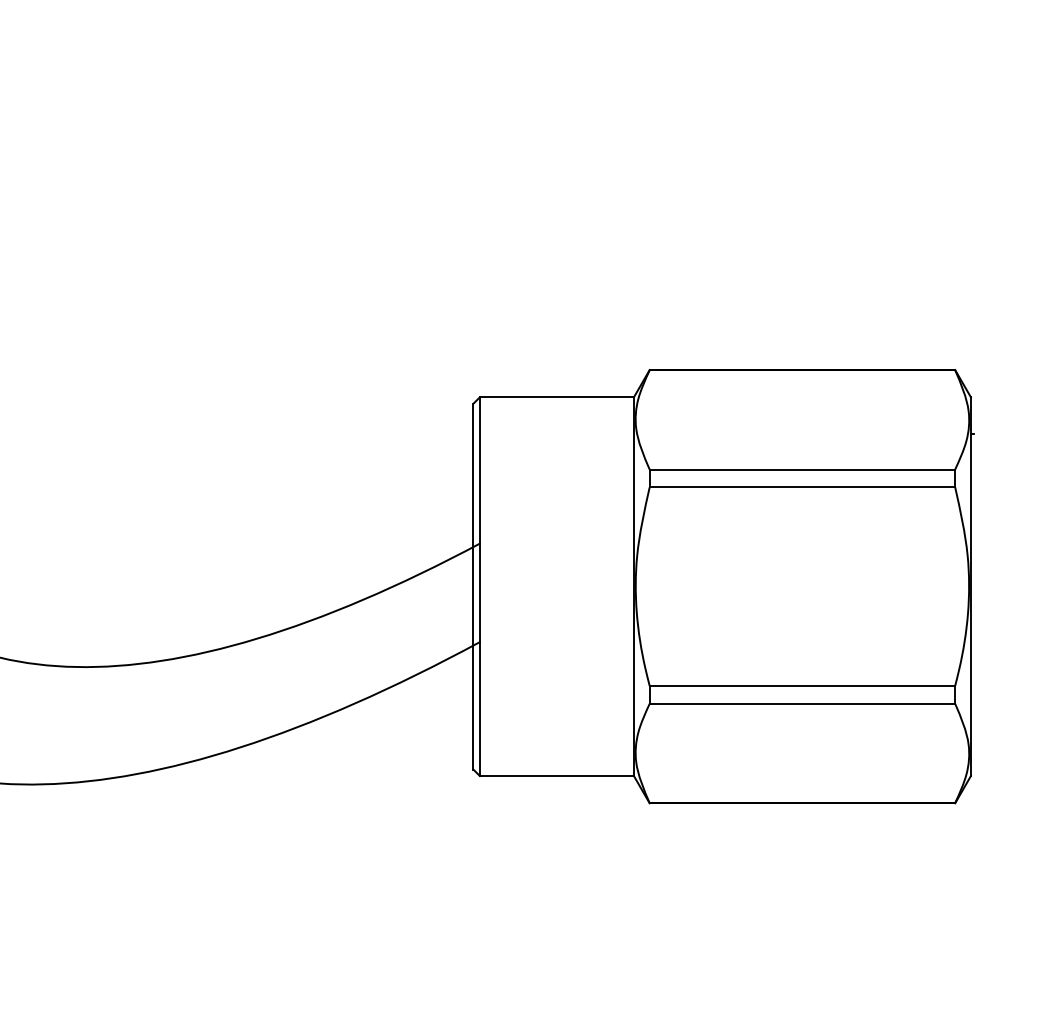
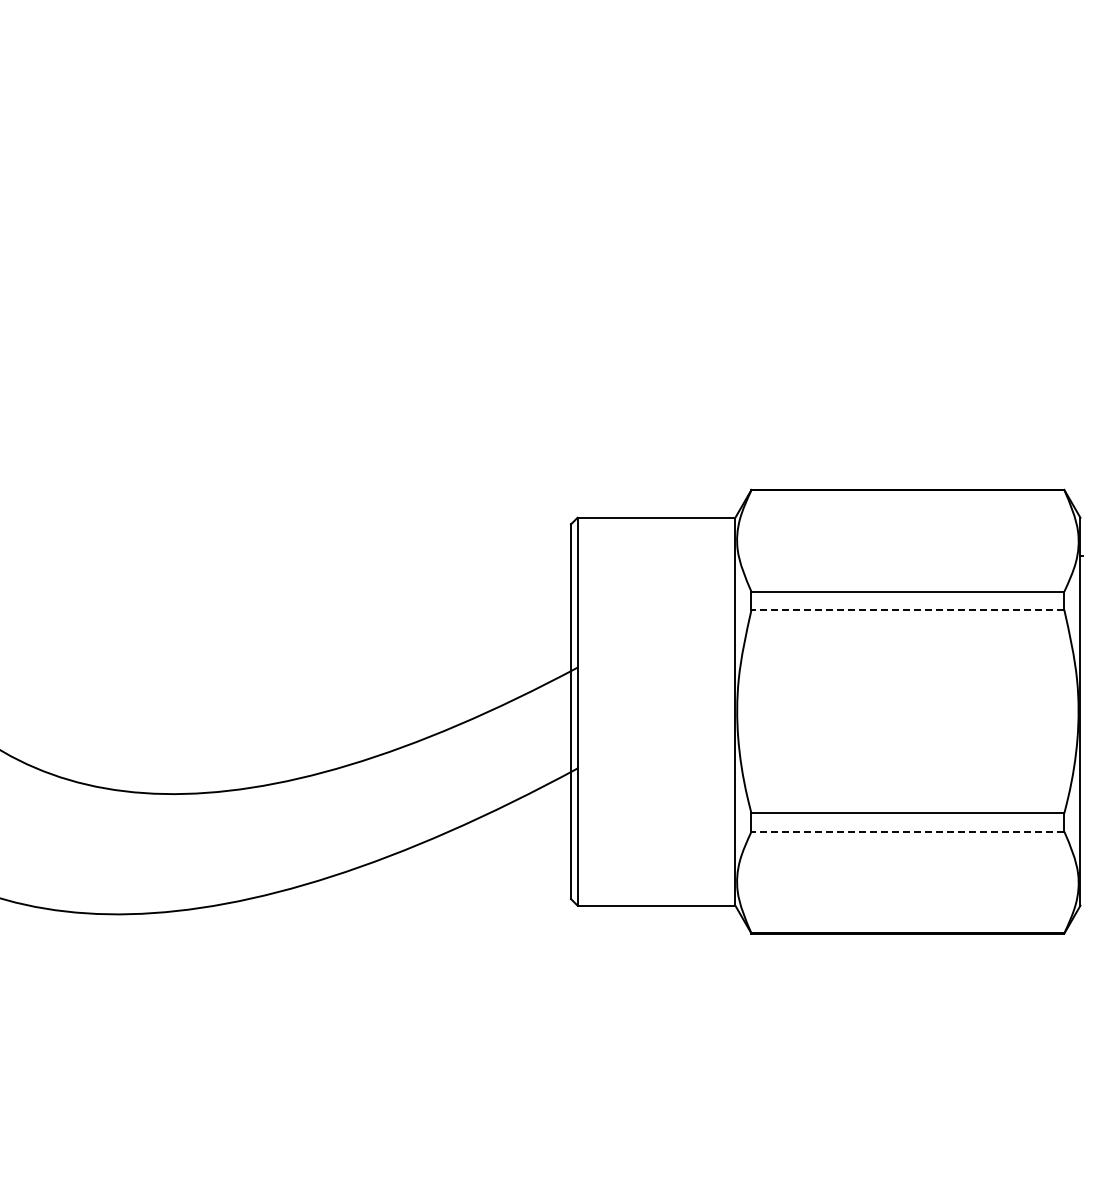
line: (802, 487) -> (907, 610), solid -> dashed
line: (802, 703) -> (907, 831), solid -> dashed

